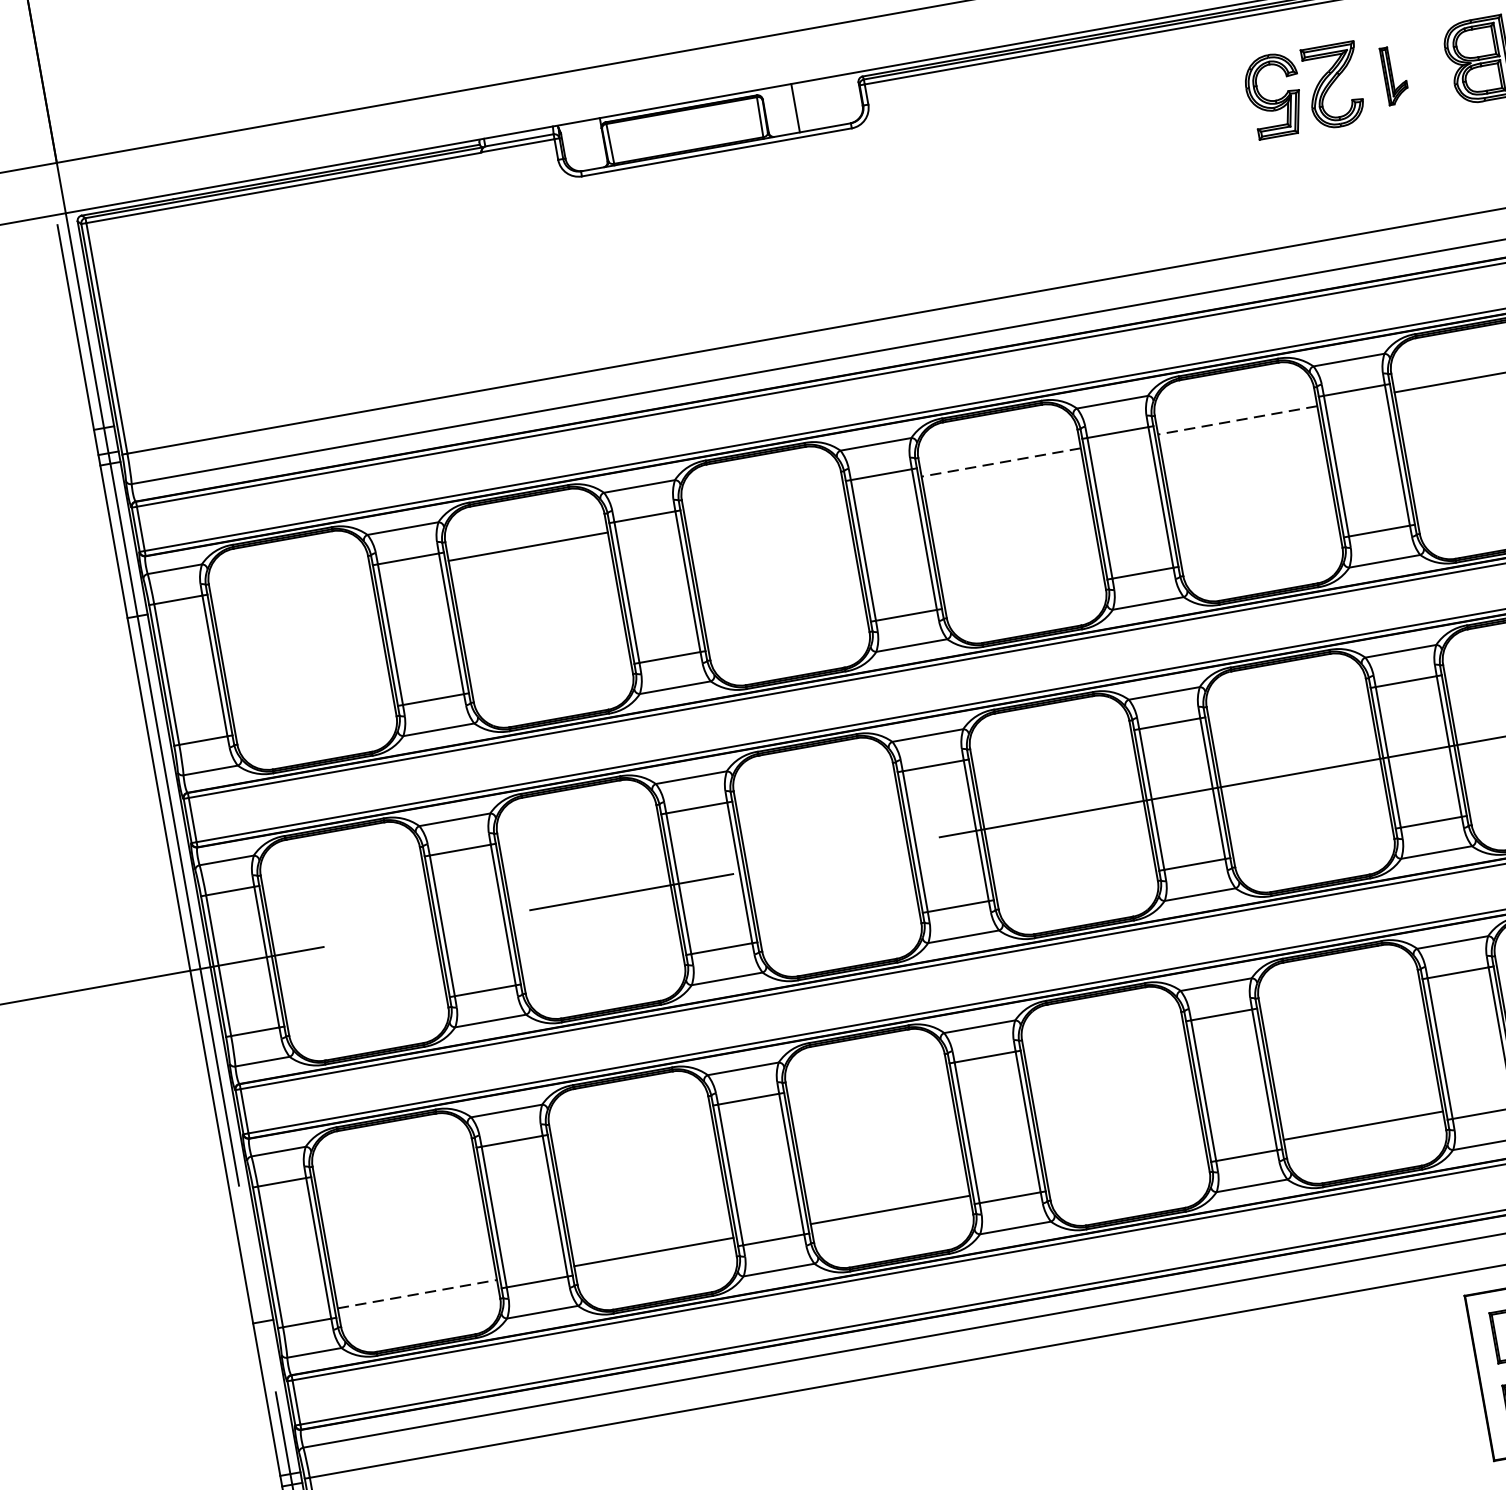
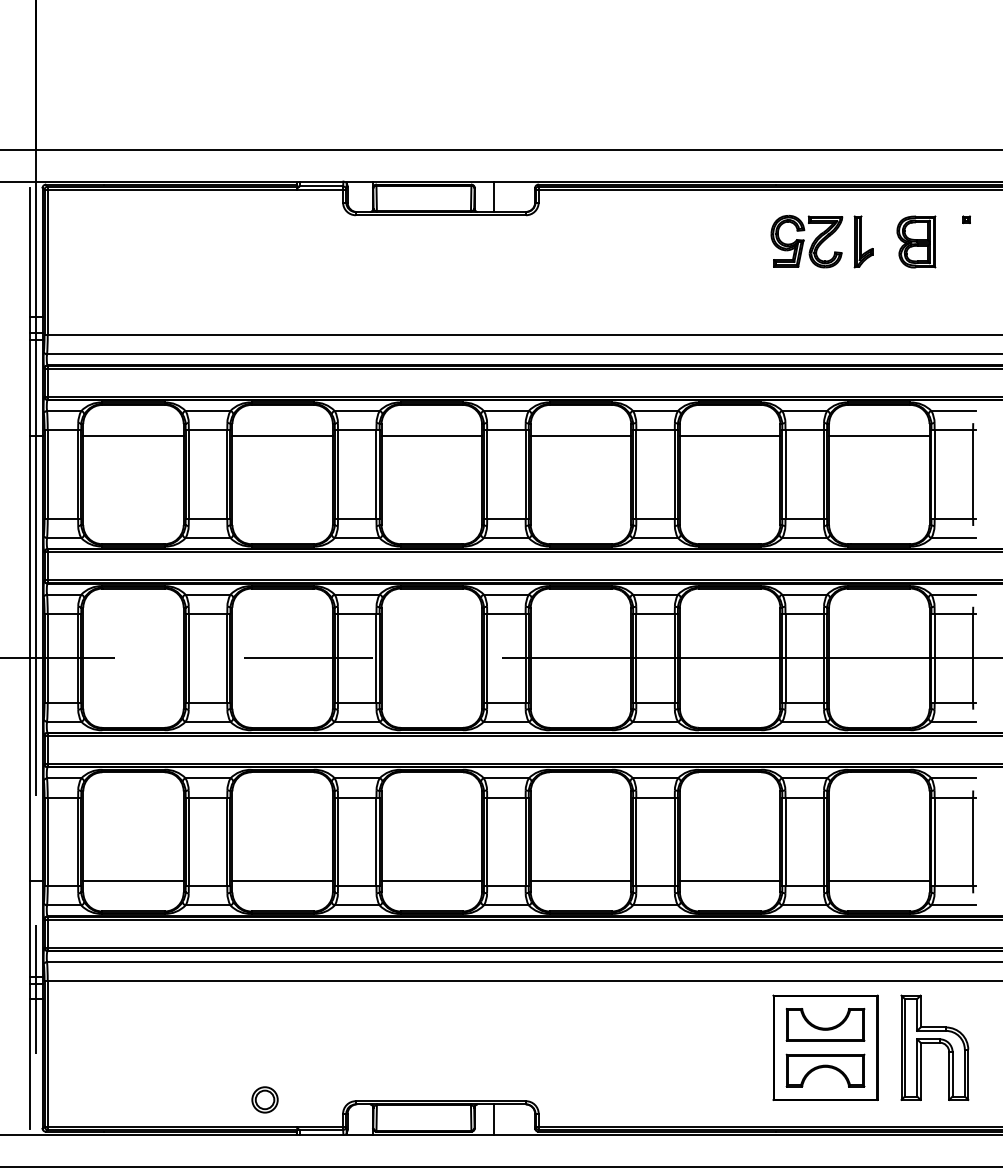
part: (1394, 74) -> (863, 241), size x1.43
line: (1236, 420) -> (729, 435), dashed -> solid
line: (1000, 462) -> (580, 435), dashed -> solid
line: (764, 504) -> (431, 435), added
line: (291, 588) -> (133, 435), added
line: (1126, 1167) -> (580, 880), added
line: (417, 1293) -> (133, 880), dashed -> solid

